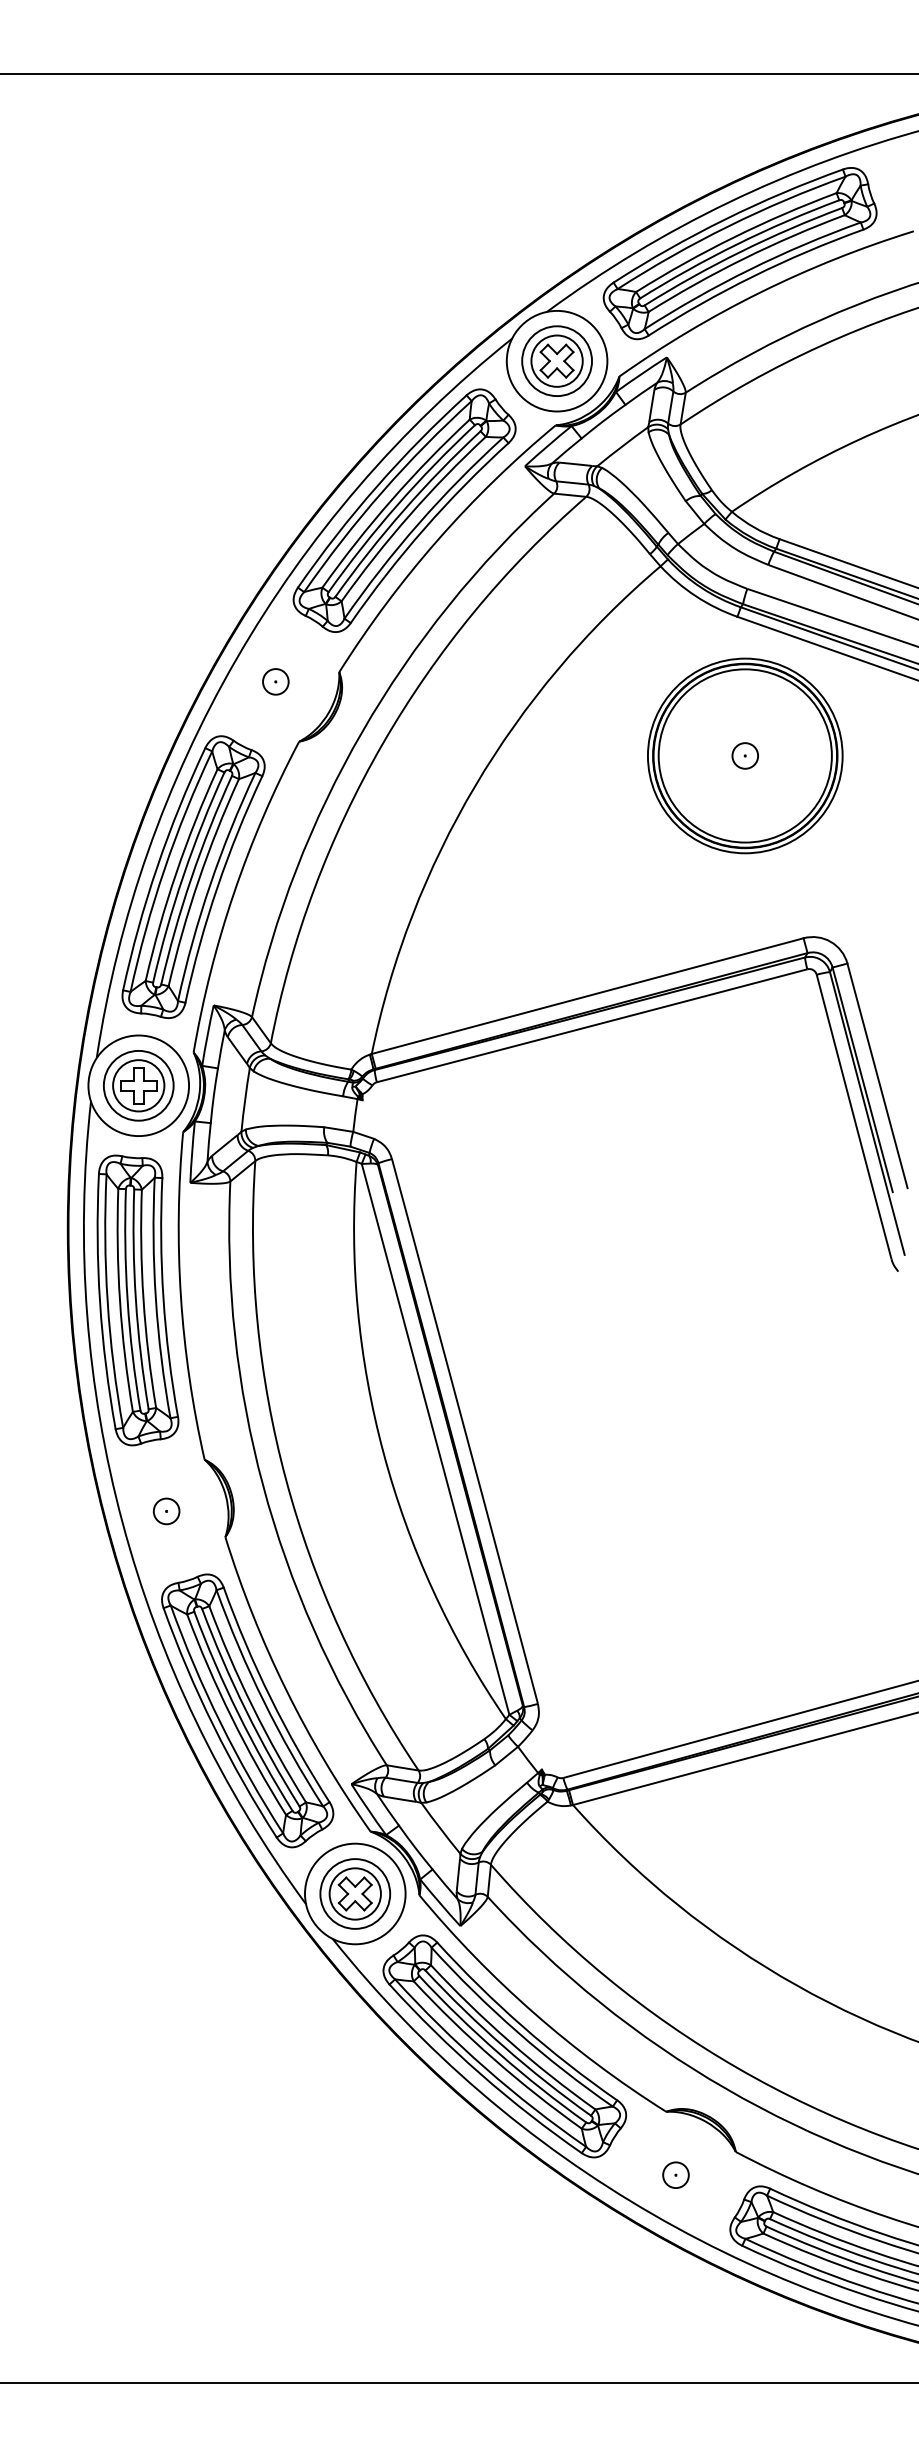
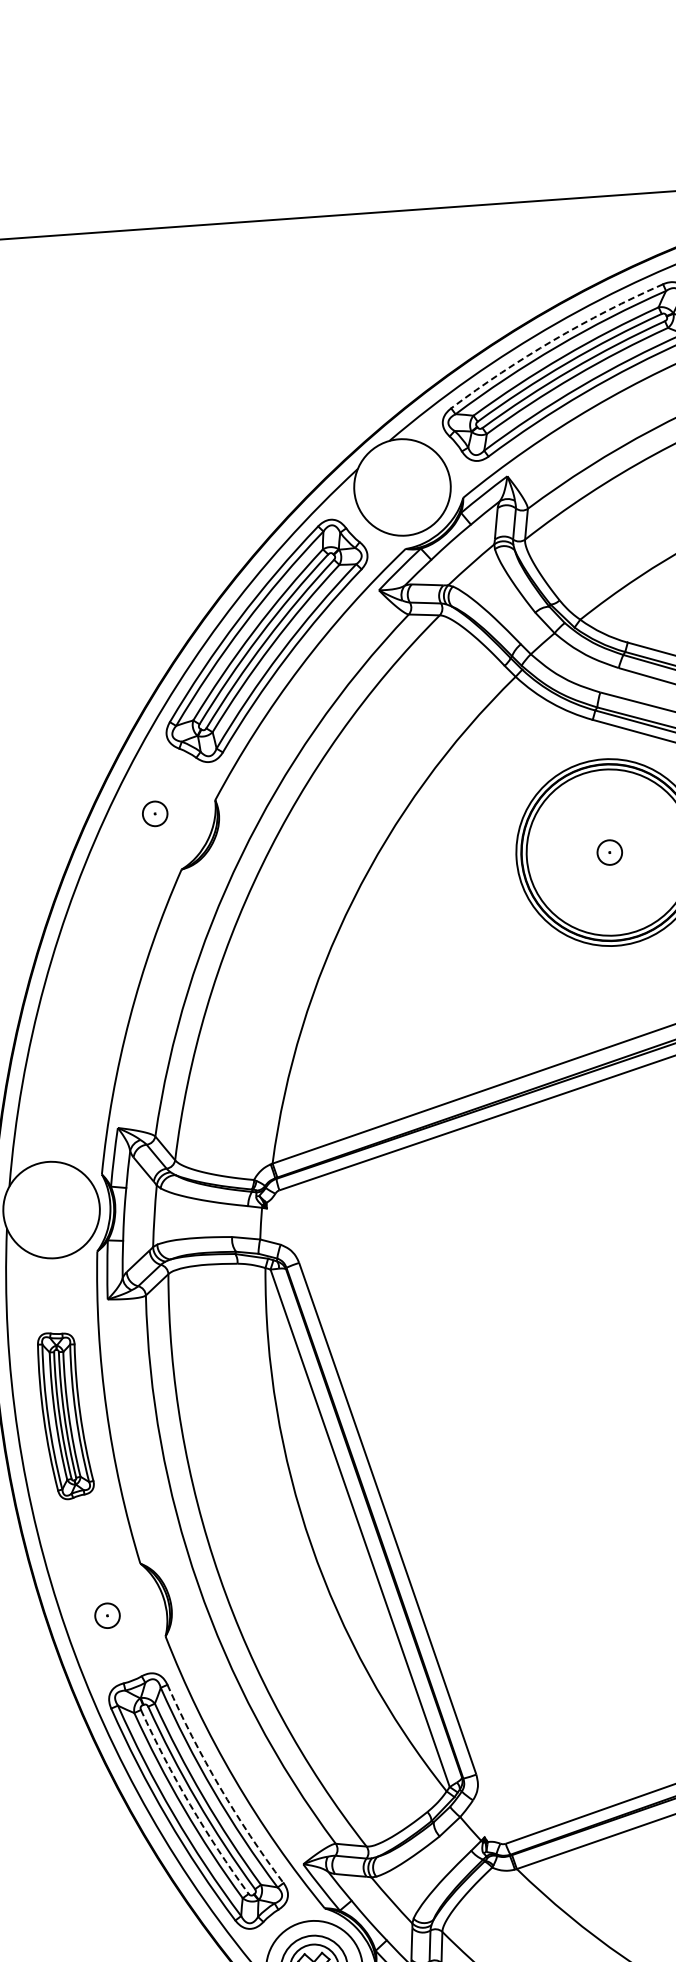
arc: (725, 219) -> (554, 340), solid -> dashed
part: (556, 360) -> (401, 486), removed
part: (193, 876) -> (89, 1005), removed
part: (138, 1085) -> (51, 1209), removed
part: (137, 1300) -> (65, 1415), size x0.6
arc: (270, 1697) -> (219, 1786), solid -> dashed
arc: (238, 1713) -> (190, 1804), solid -> dashed

